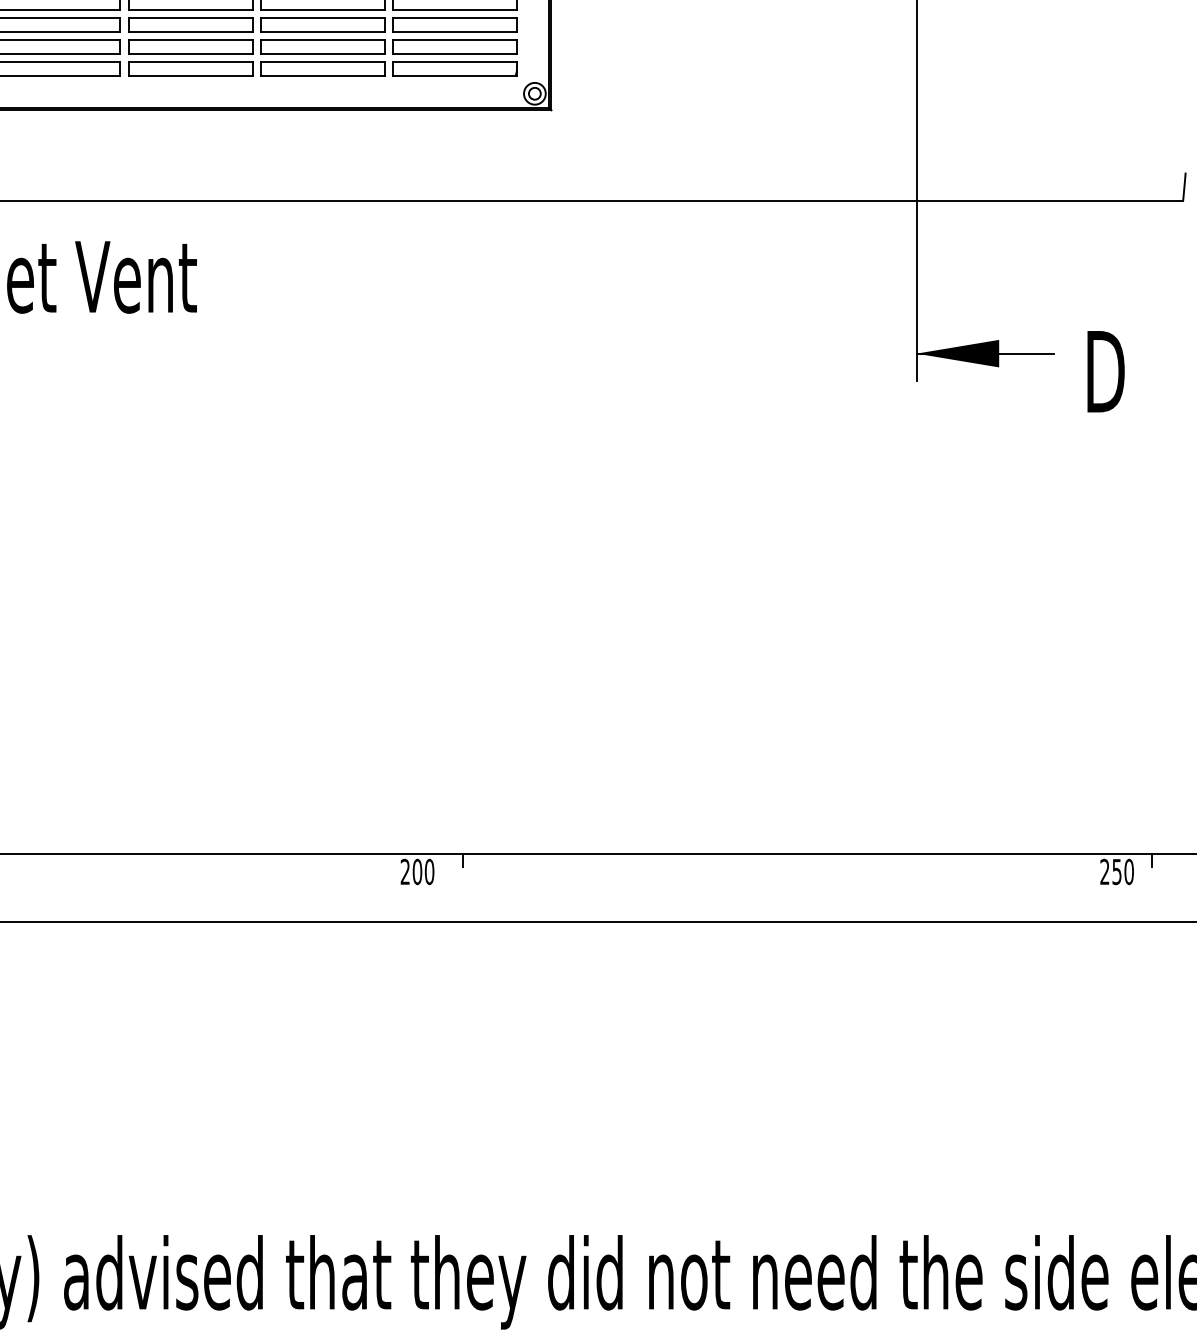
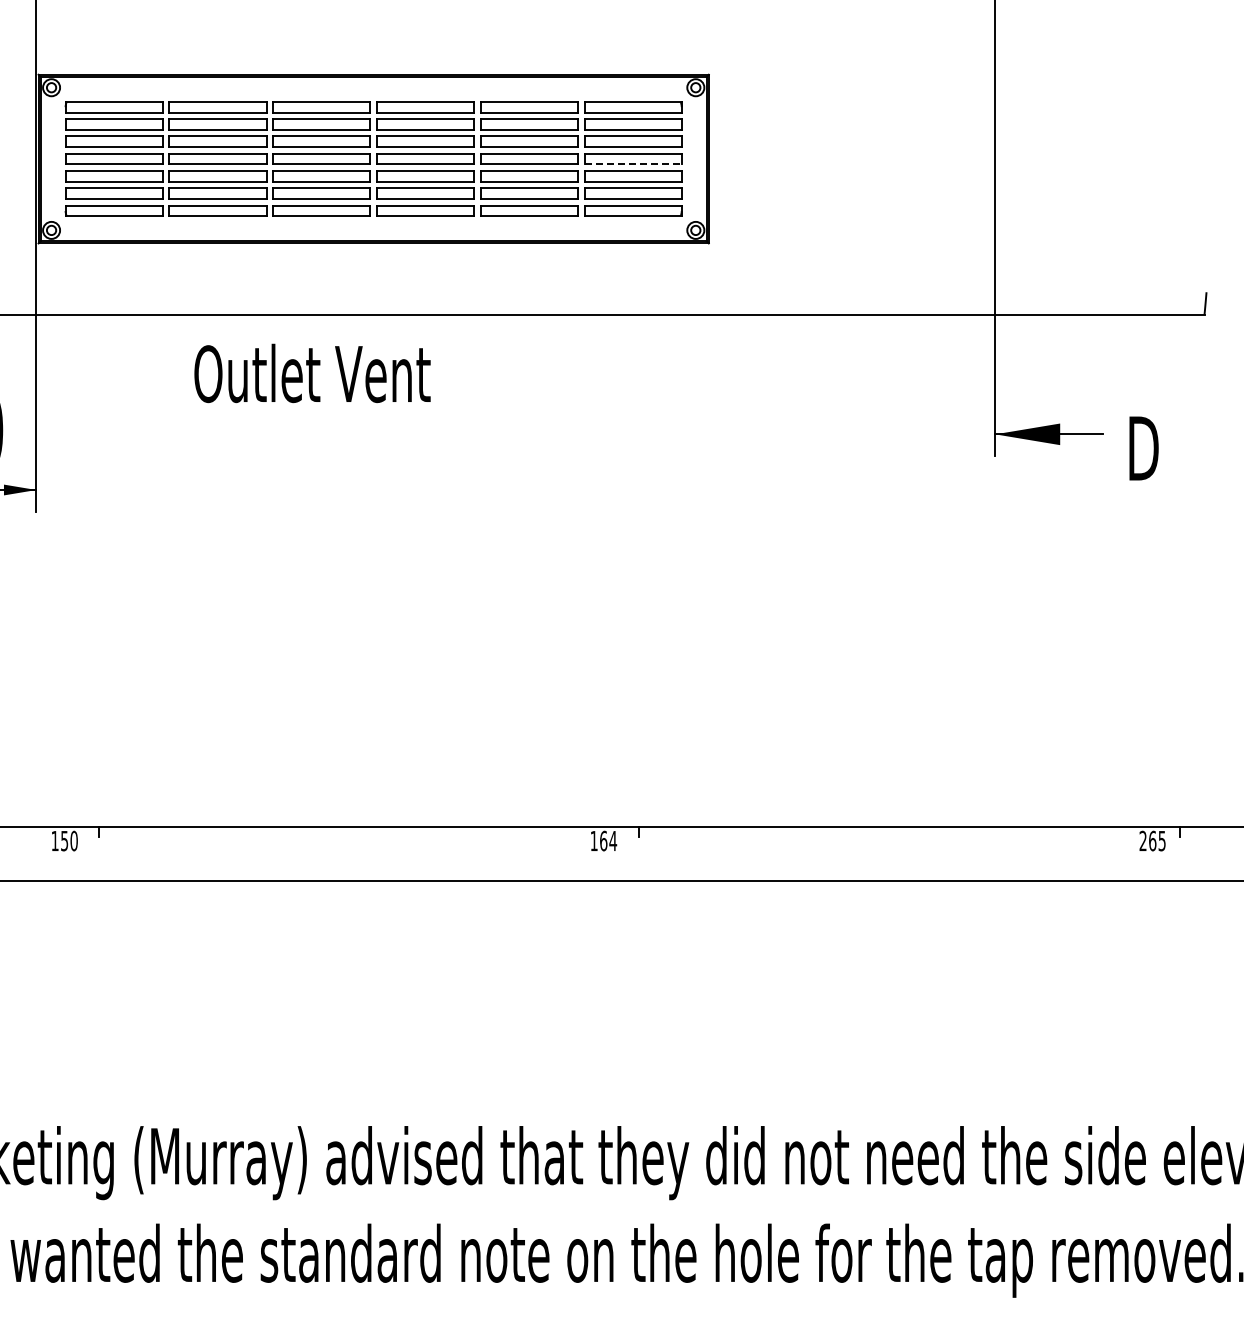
line: (455, 9) -> (633, 164), solid -> dashed
text: (417, 871) -> (603, 840), 200 -> 164
text: (1123, 871) -> (1157, 840), 250 -> 265

